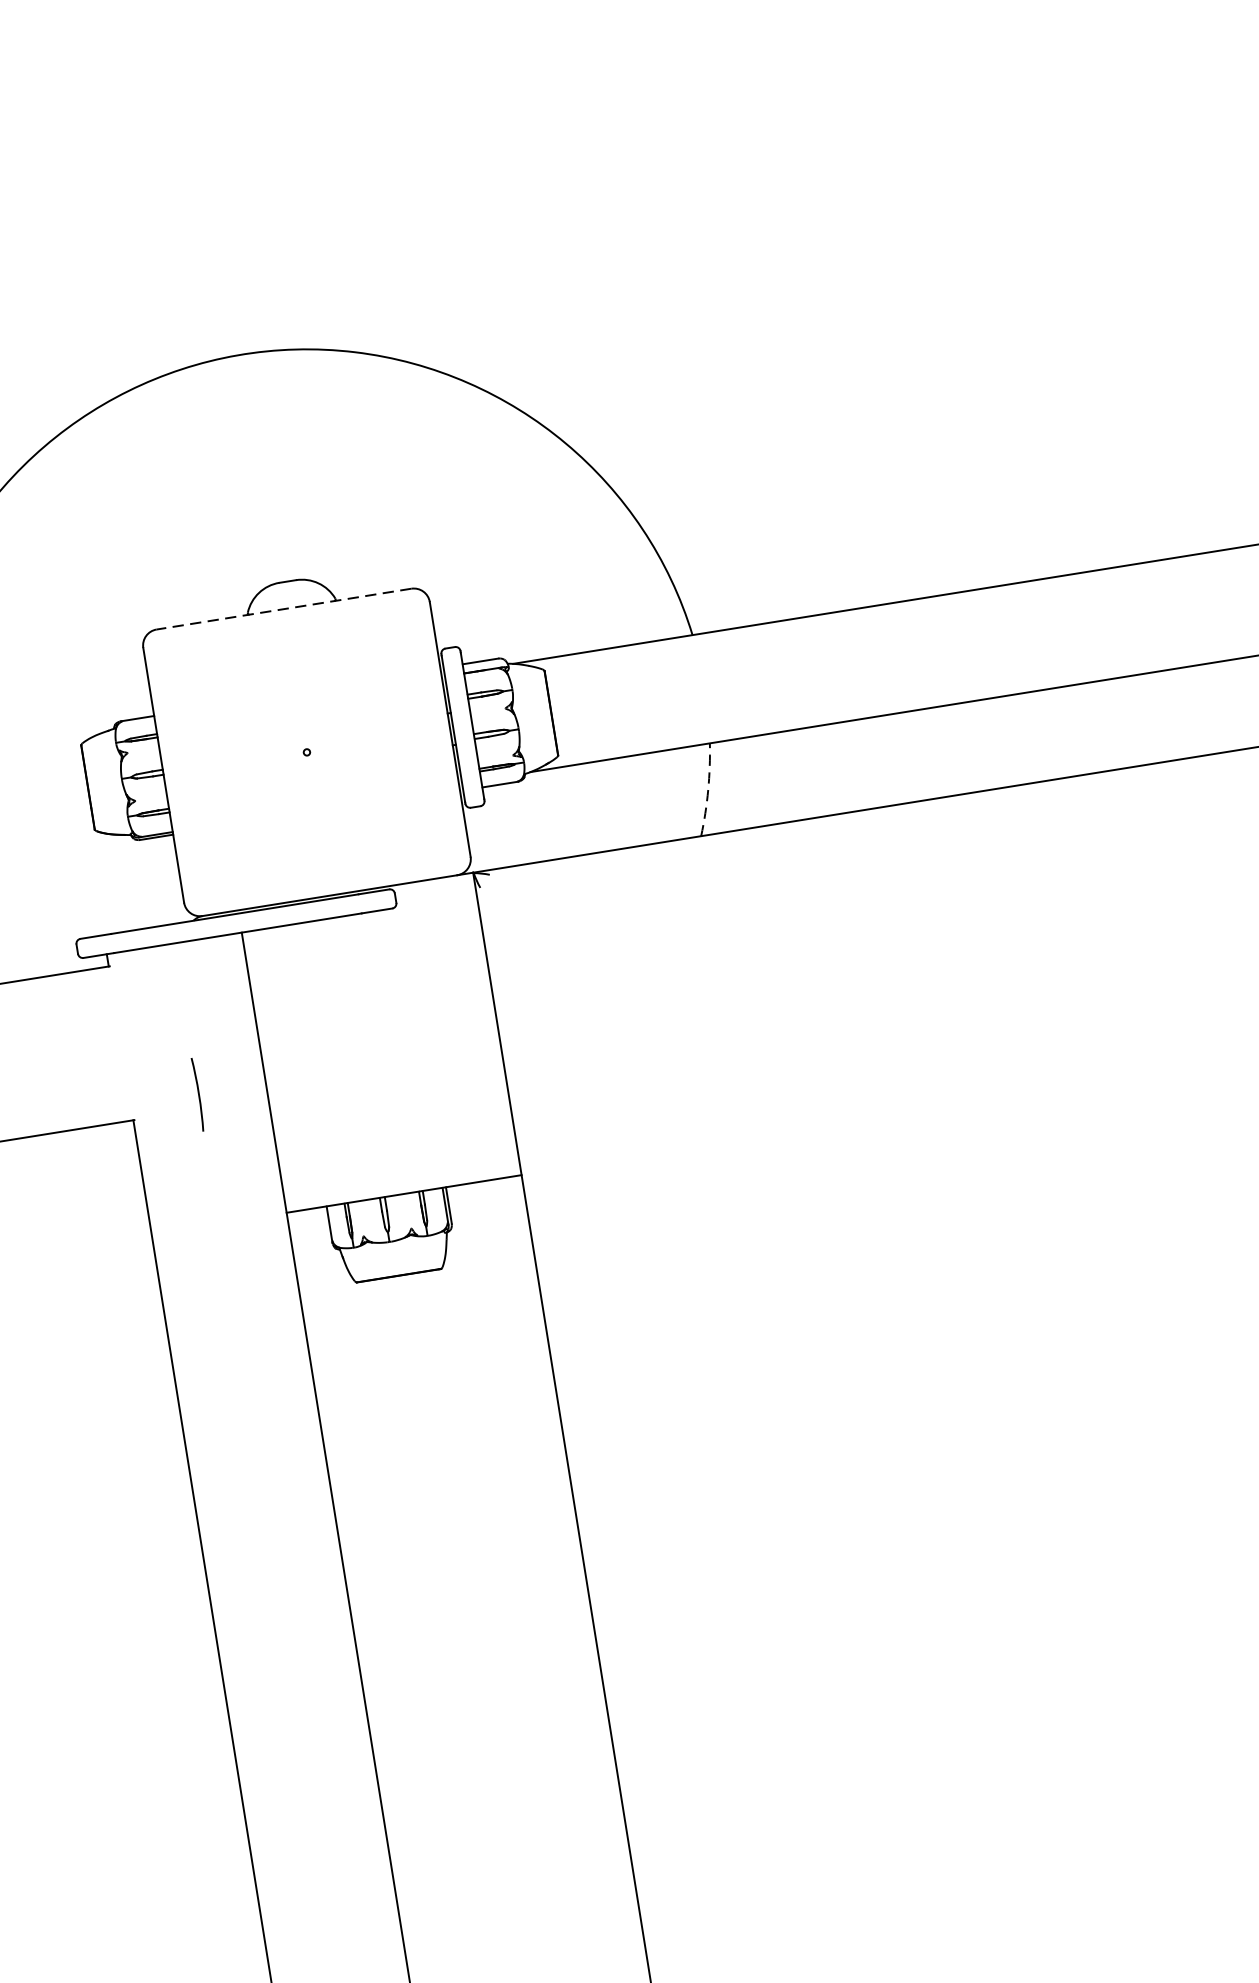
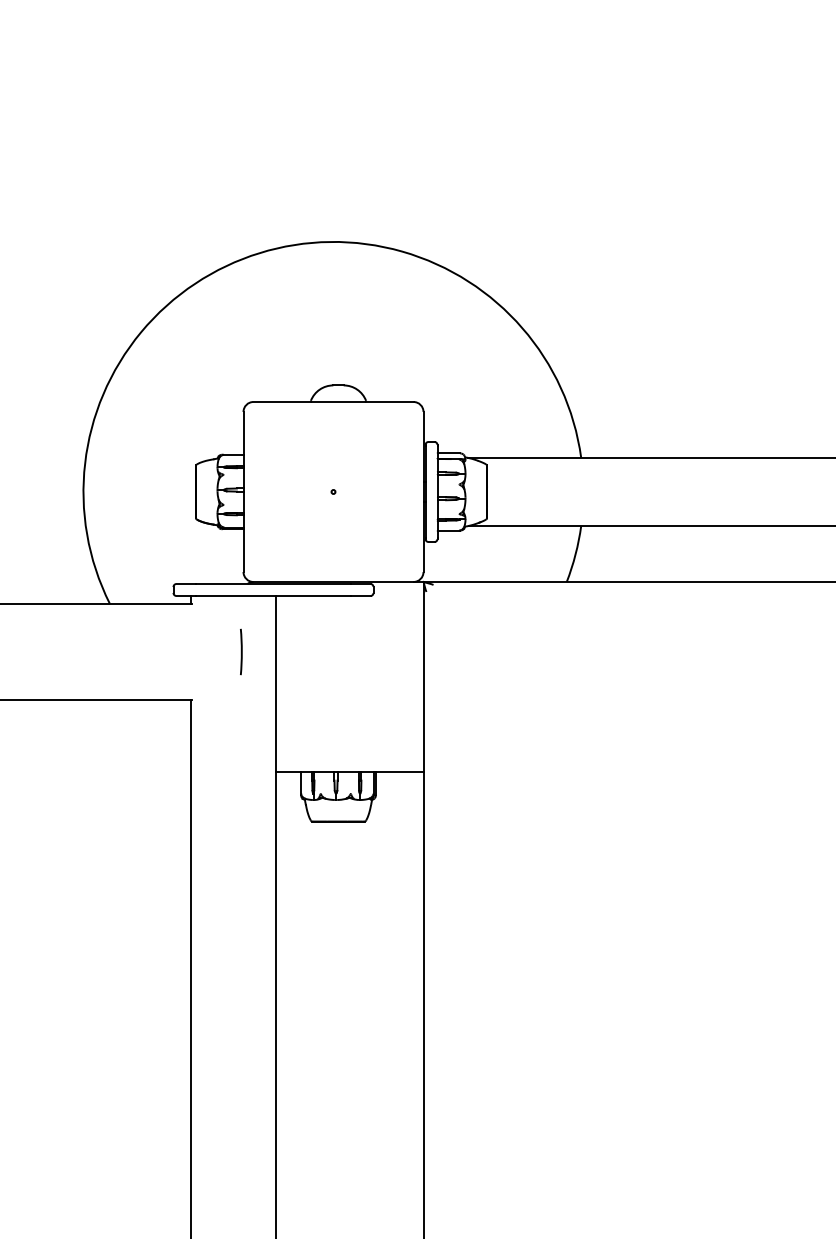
line: (283, 608) -> (333, 401), dashed -> solid
arc: (708, 790) -> (575, 554), dashed -> solid
line: (198, 1093) -> (241, 651), moved

